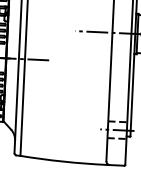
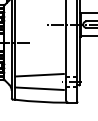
line: (63, 115) -> (39, 74), added
line: (62, 138) -> (39, 88), added

